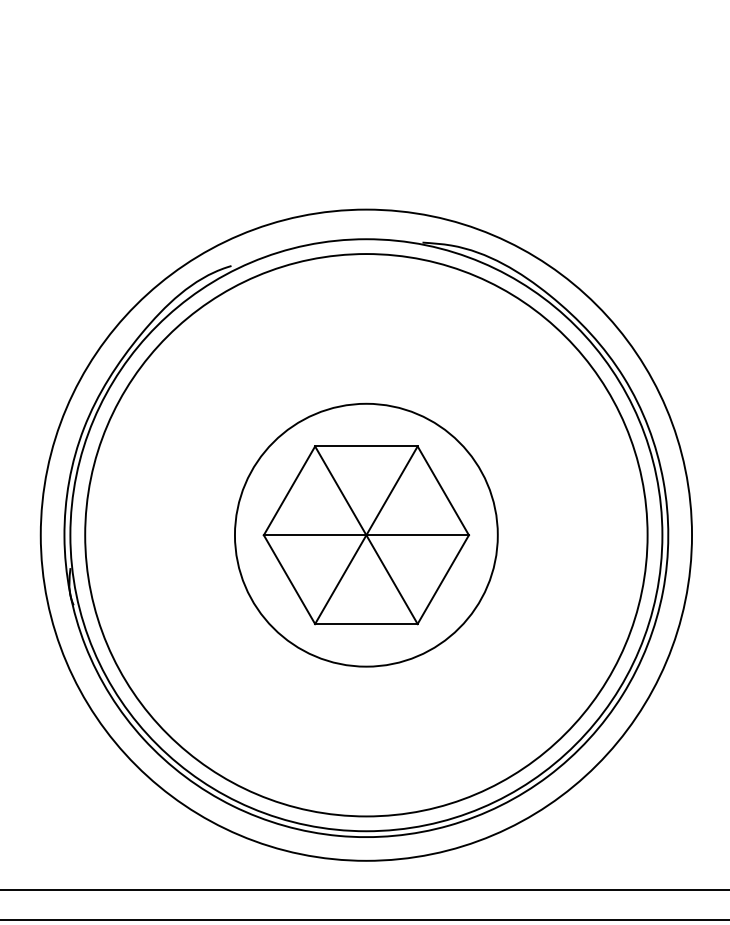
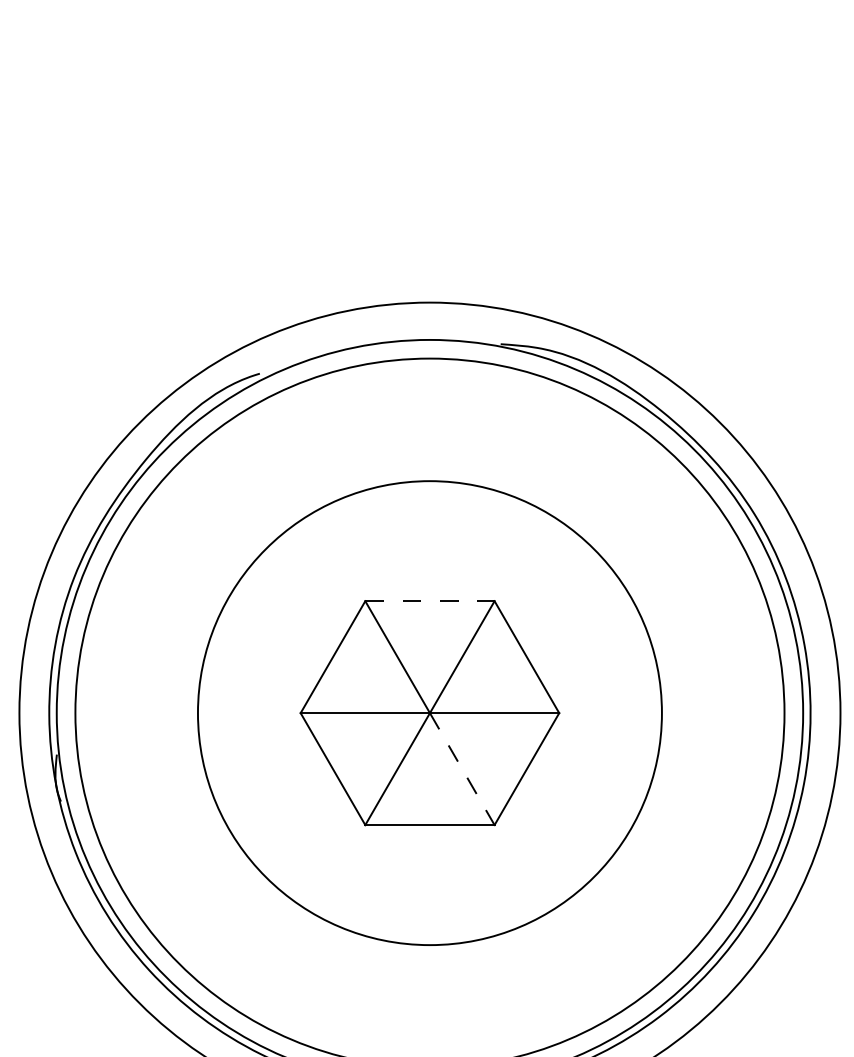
line: (366, 446) -> (430, 601), solid -> dashed
circle: (365, 534) -> (428, 712), size x1.4
line: (392, 580) -> (462, 770), solid -> dashed

